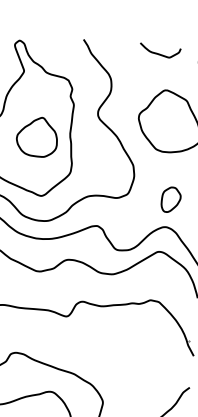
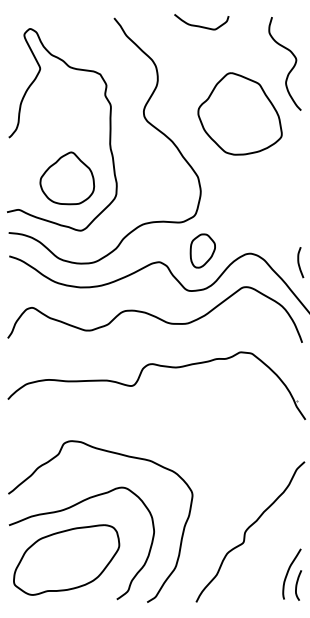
curve: (158, 53) -> (200, 25), moved
part: (37, 137) -> (67, 178), moved
part: (170, 199) -> (202, 250), moved

